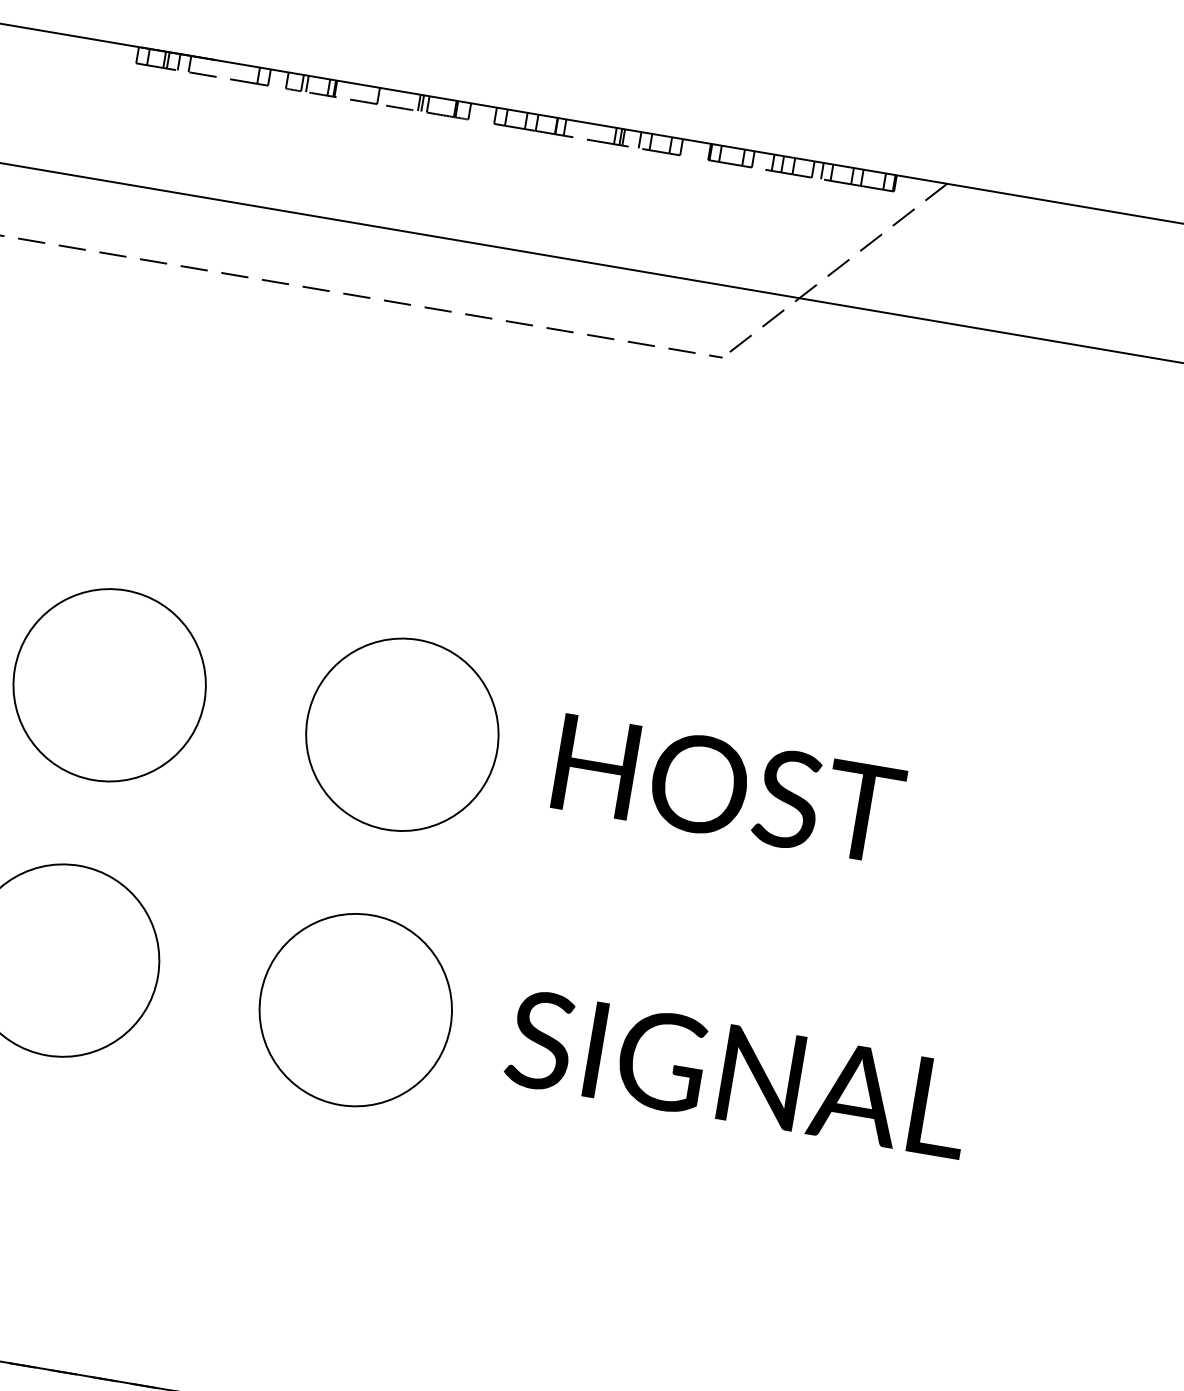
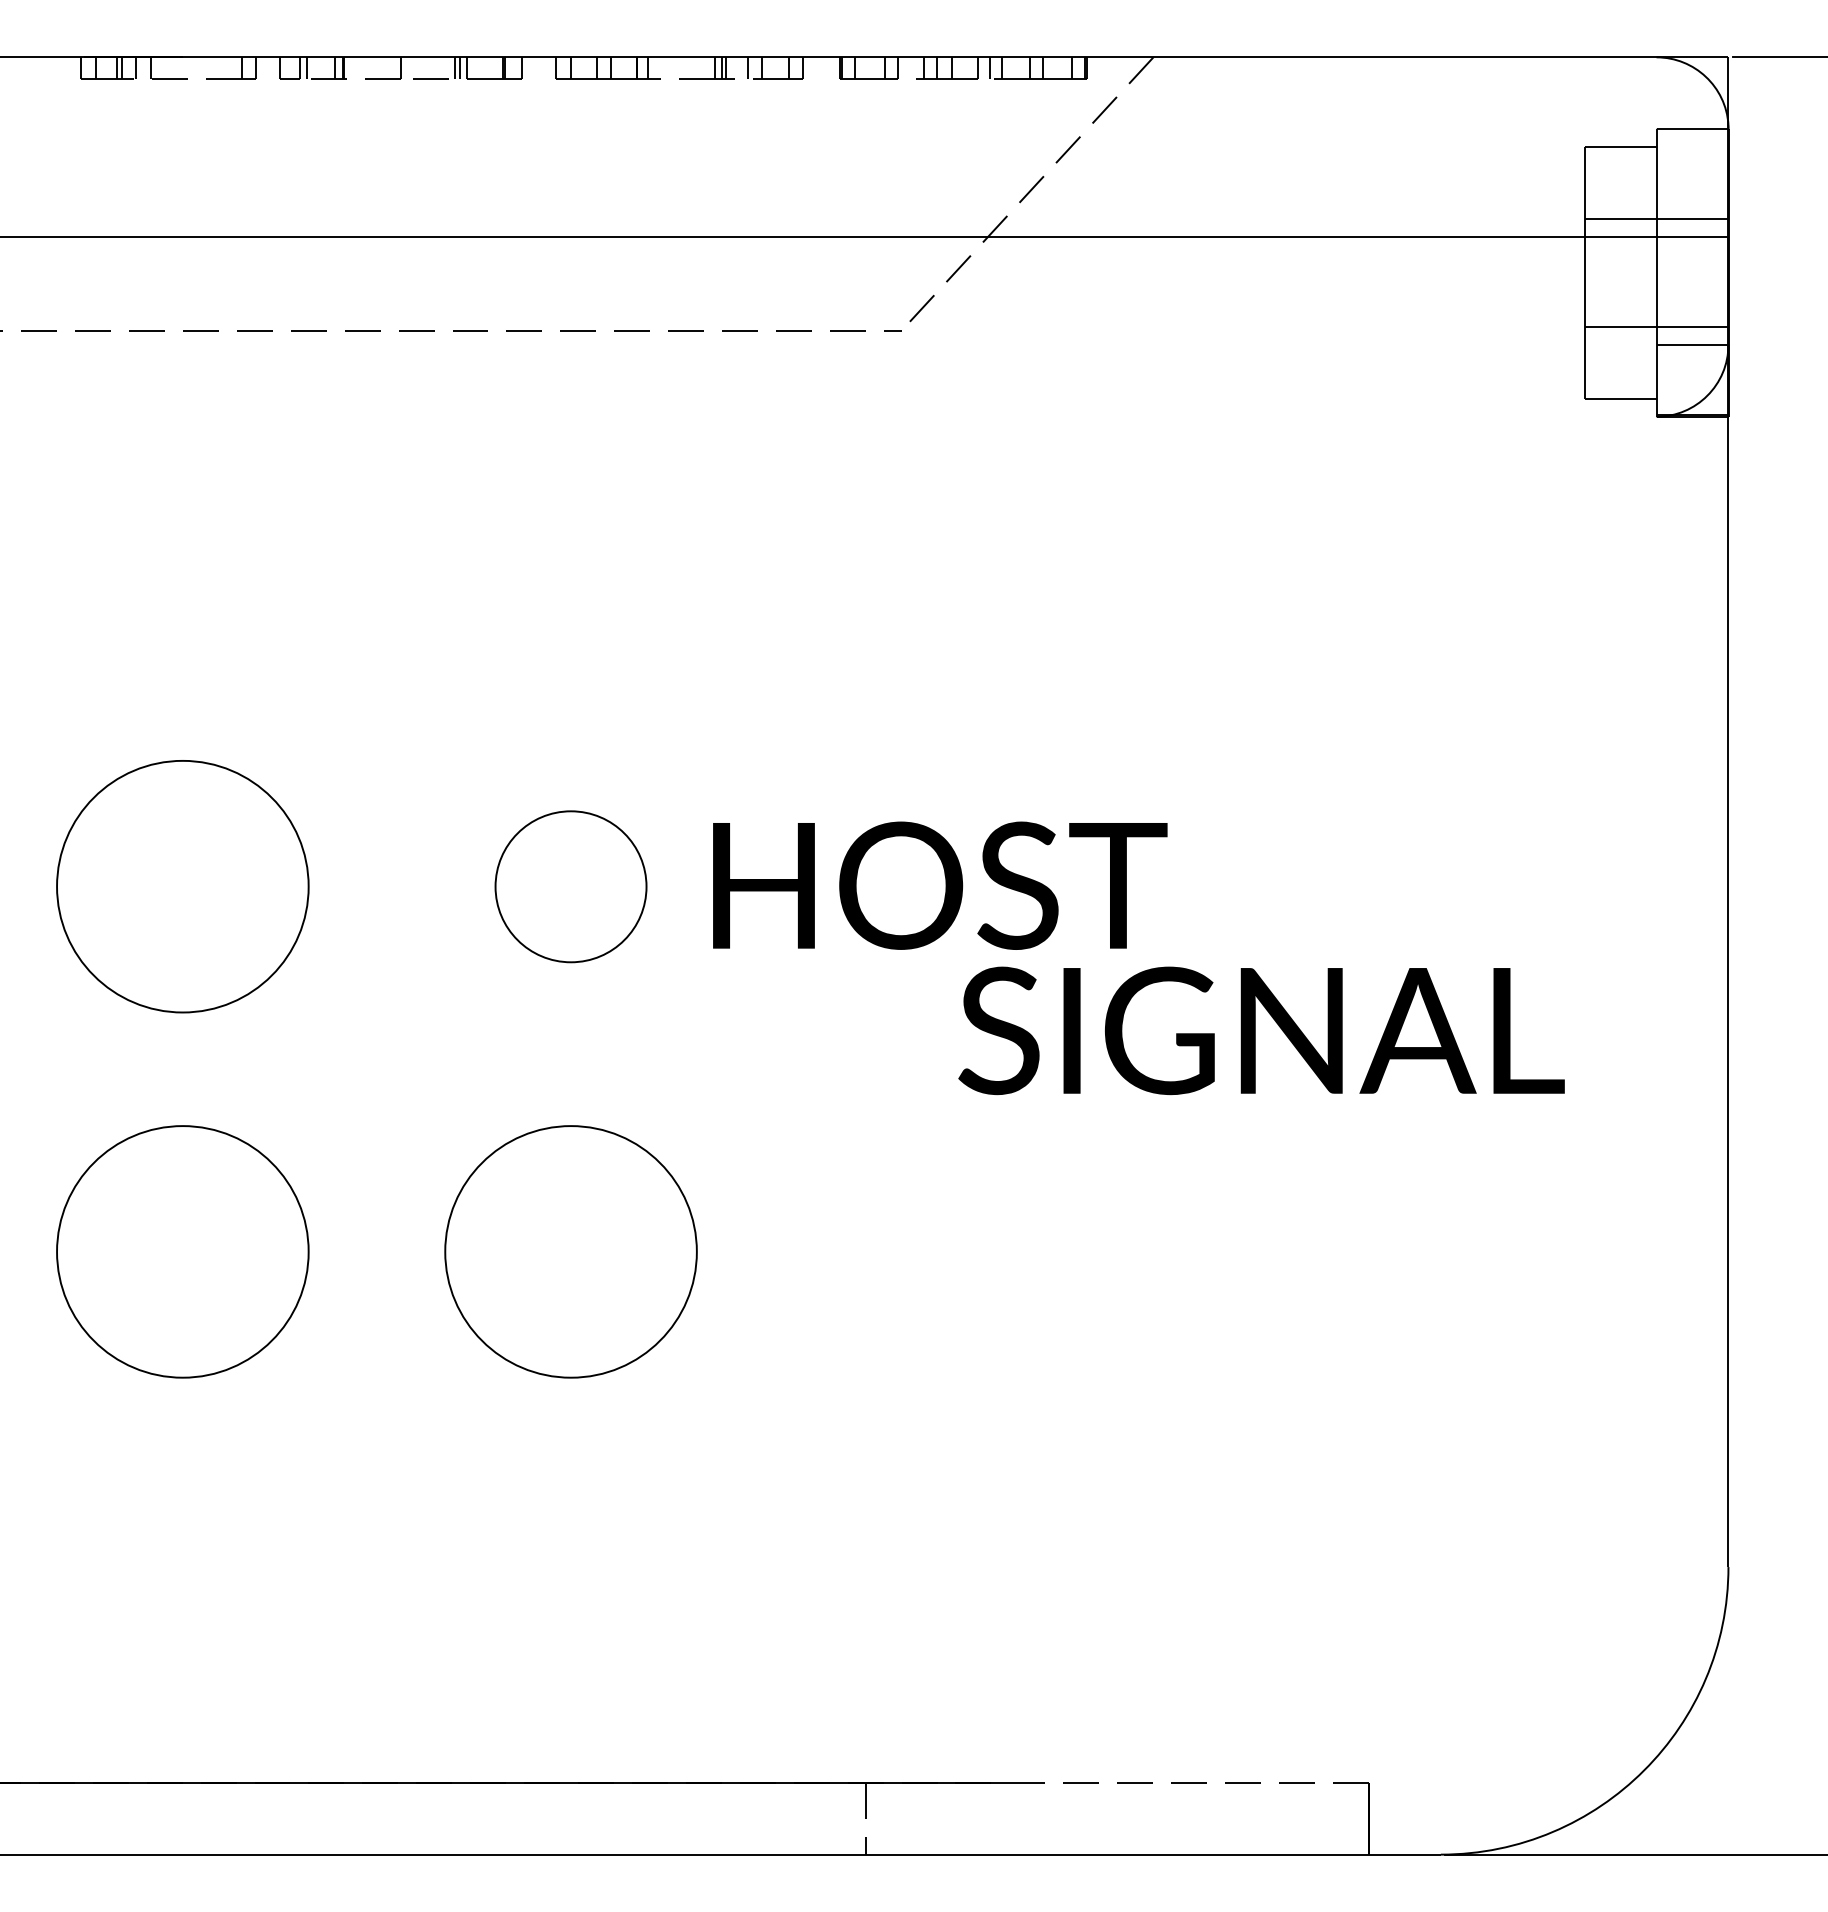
part: (401, 734) -> (570, 886), size x0.6
text: (729, 789) -> (940, 885), moved
text: (738, 1073) -> (1261, 1030), moved

